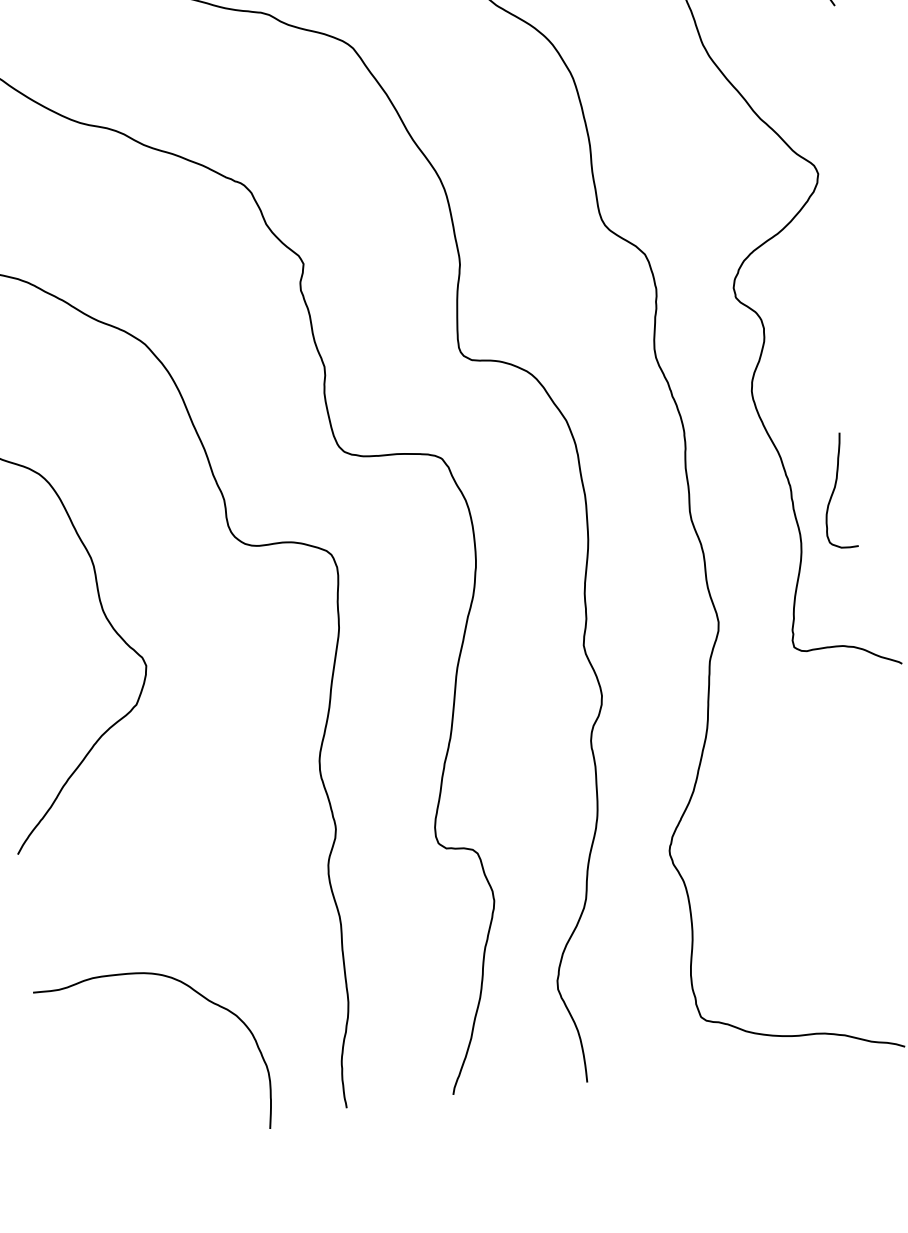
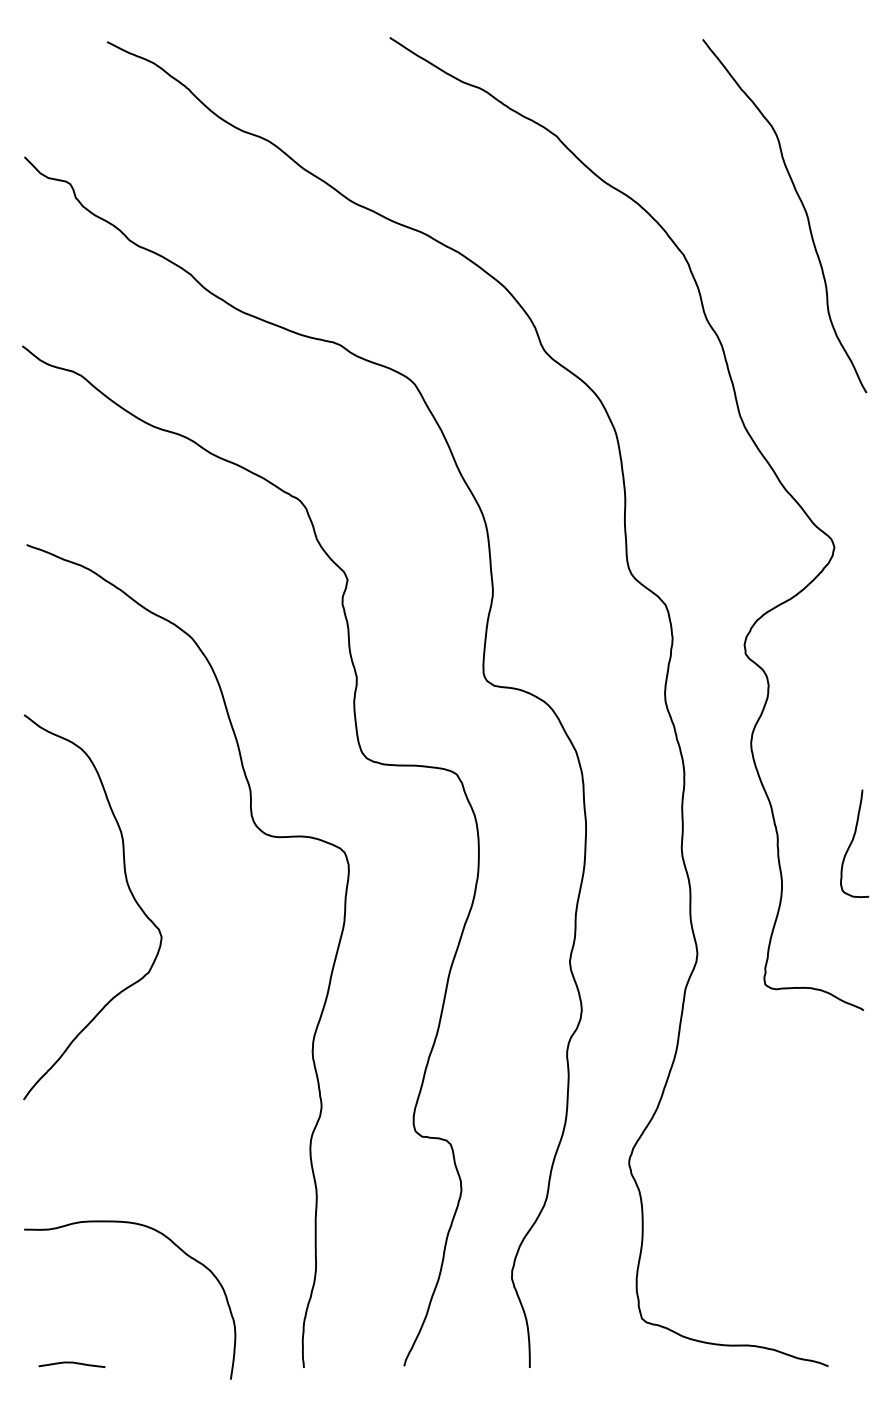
curve: (834, 491) -> (852, 843), moved
curve: (98, 1129) -> (71, 1363), added

